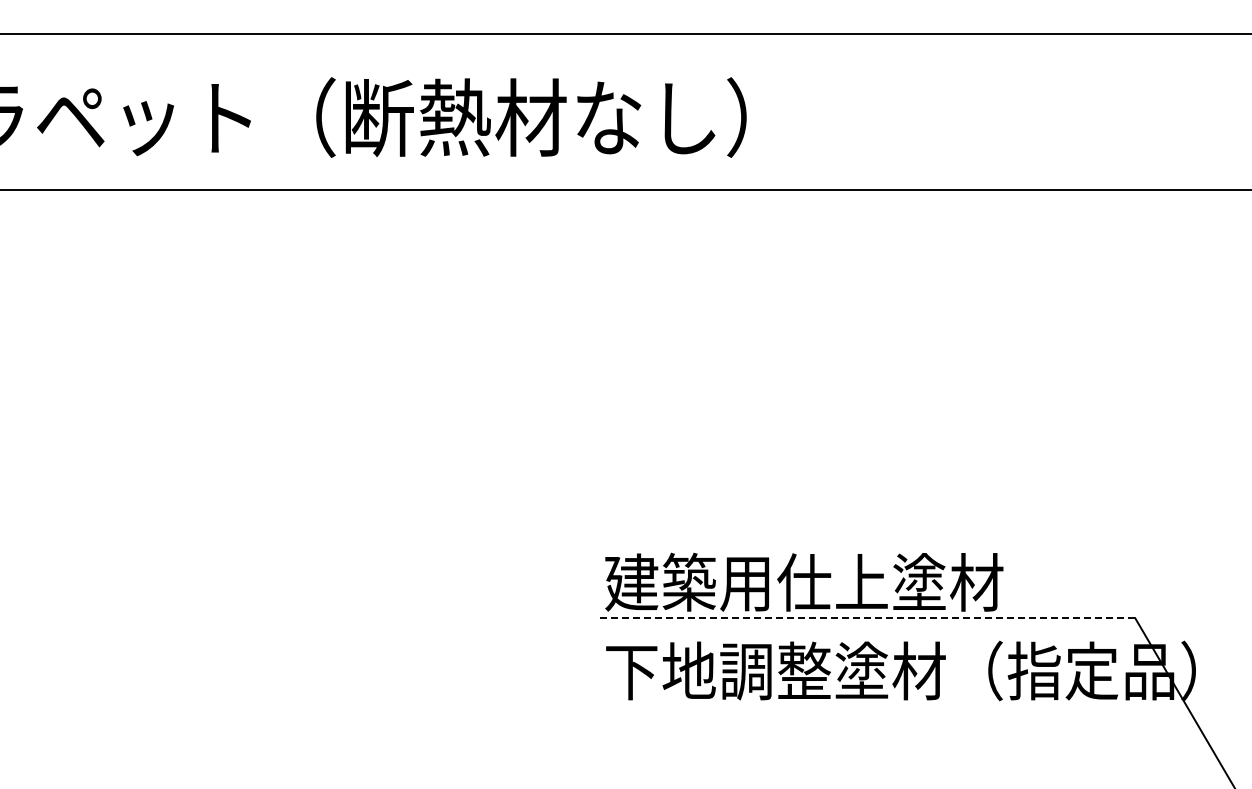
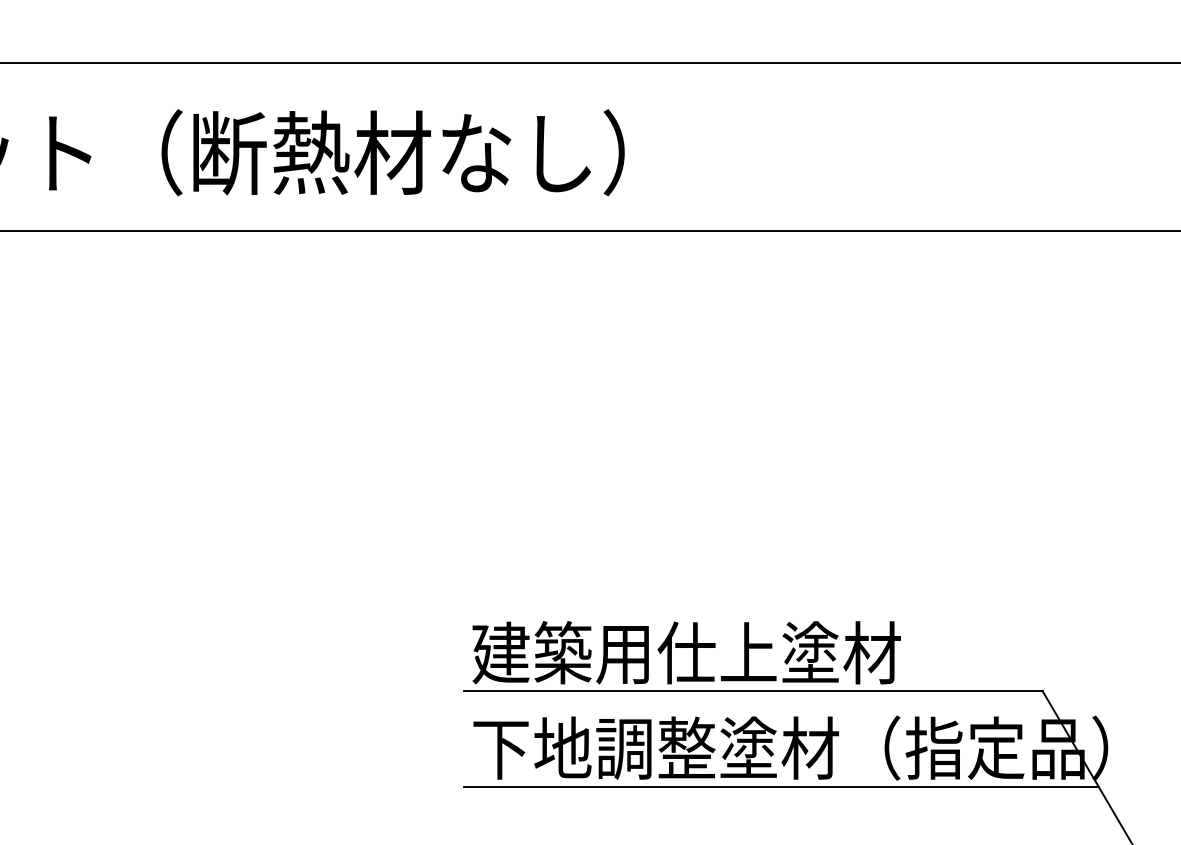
line: (866, 618) -> (753, 691), dashed -> solid
line: (892, 706) -> (781, 786), added

